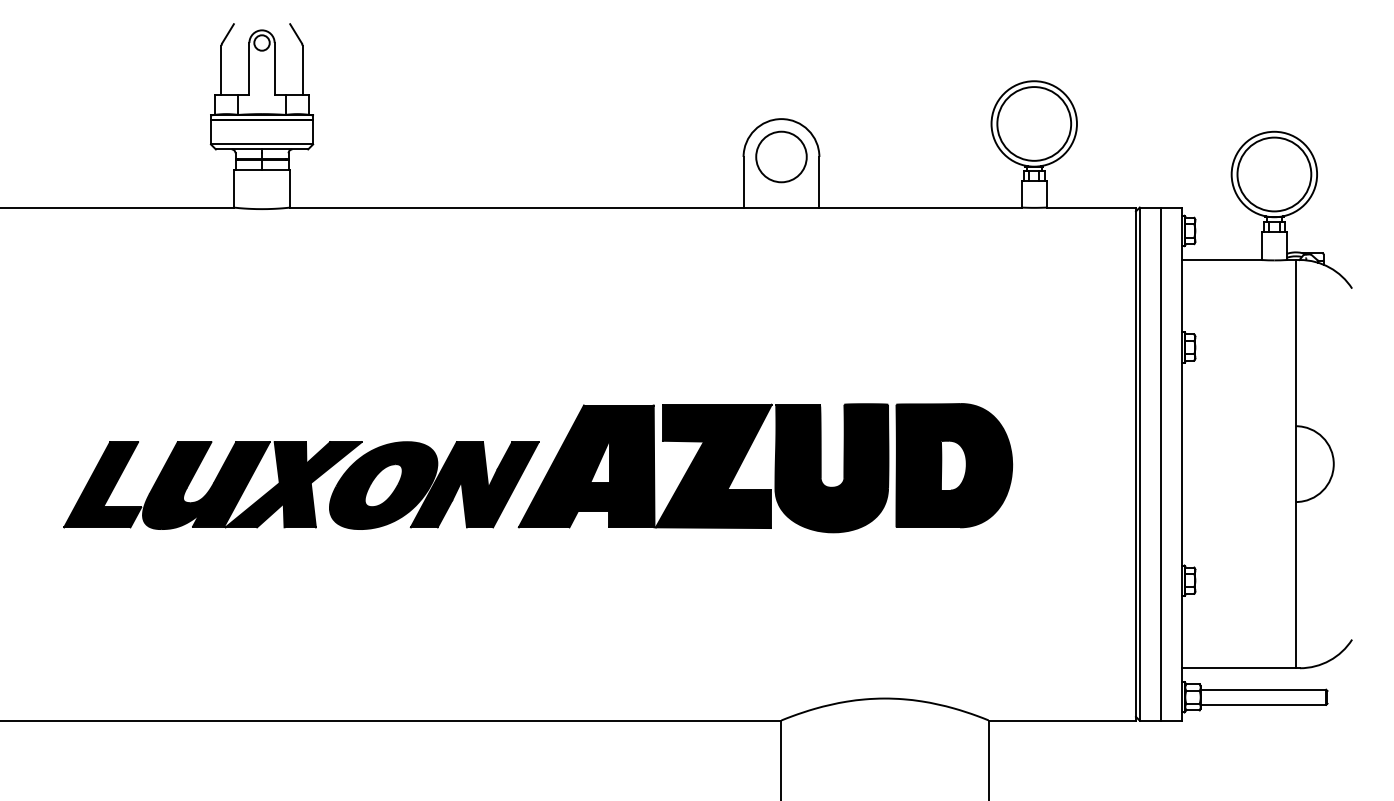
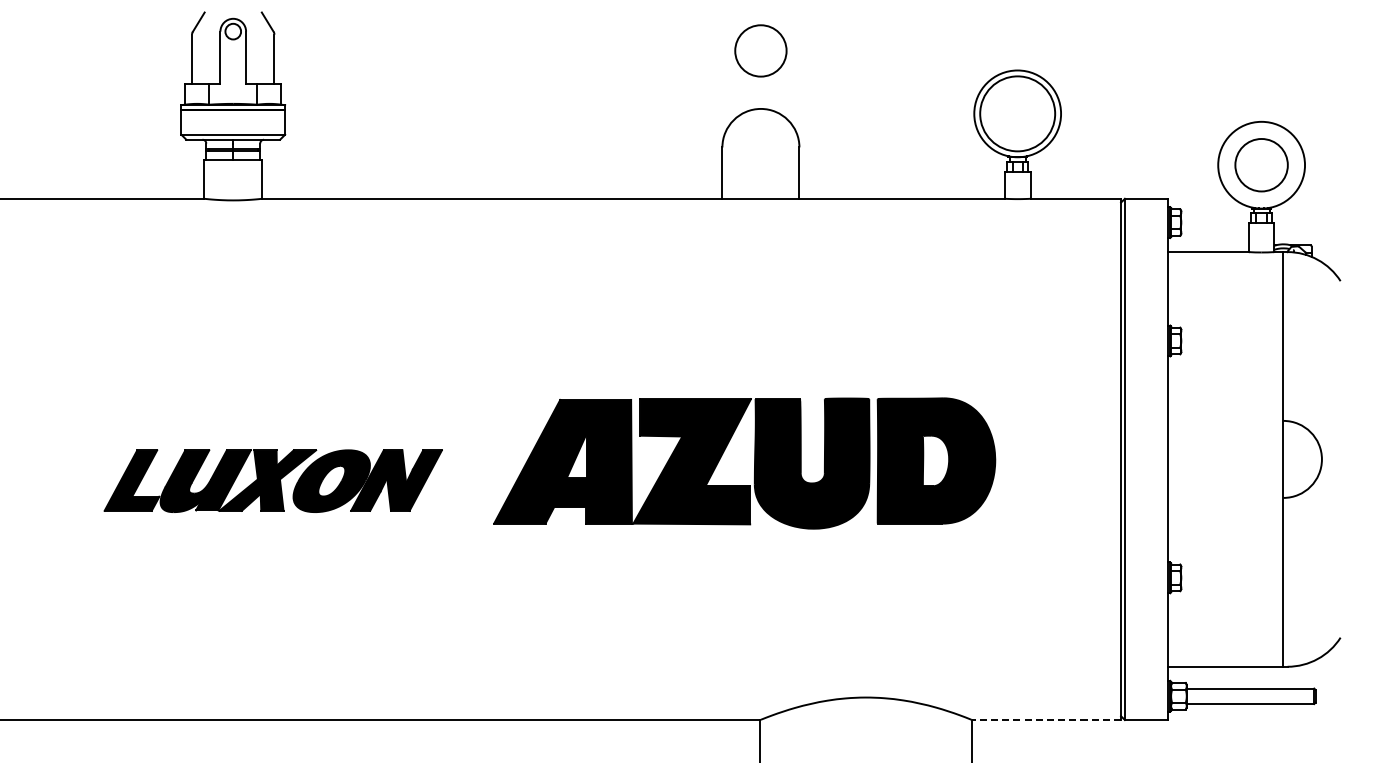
circle: (781, 156) -> (760, 50), moved
circle: (1274, 174) -> (1261, 165), size x0.7
line: (1160, 463) -> (1145, 458), removed
part: (301, 485) -> (273, 481), size x0.7
line: (1062, 720) -> (1046, 719), solid -> dashed

